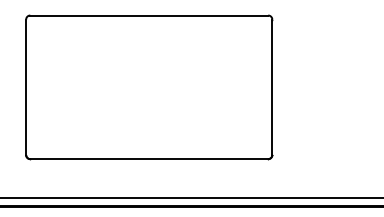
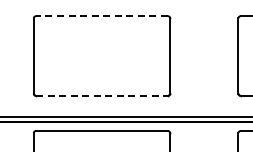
line: (150, 16) -> (102, 16), solid -> dashed
line: (150, 158) -> (102, 95), solid -> dashed

